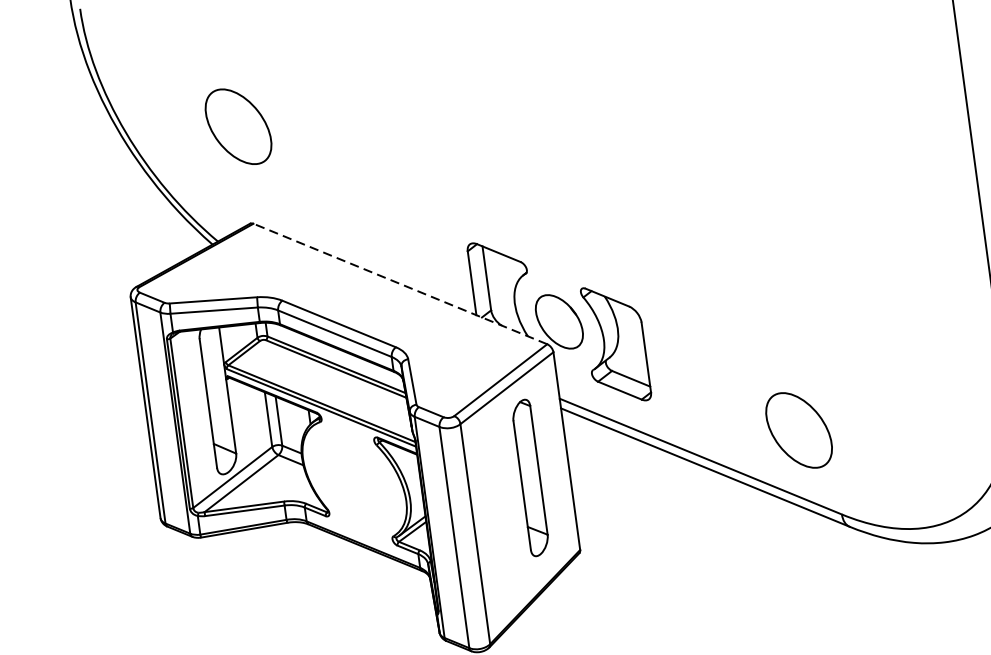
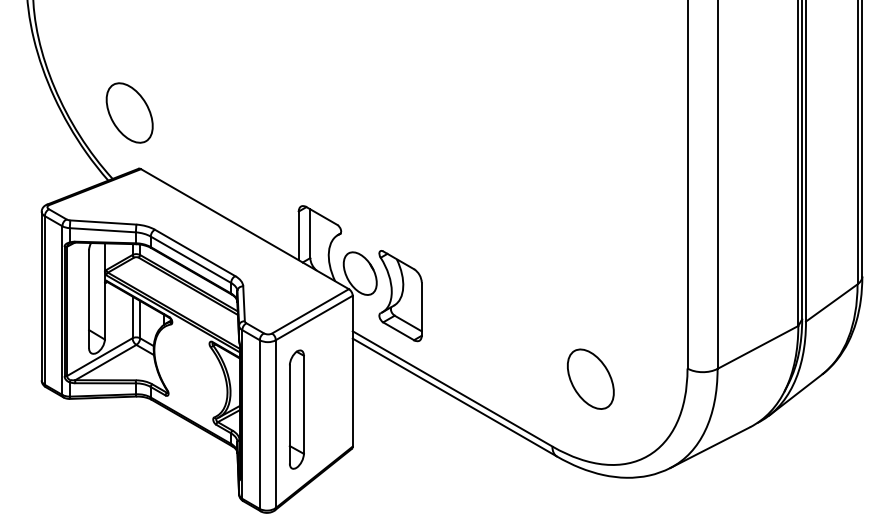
part: (238, 126) -> (129, 112), moved
line: (401, 284) -> (245, 229), dashed -> solid
part: (798, 429) -> (590, 378), moved
part: (530, 477) -> (296, 409), moved

